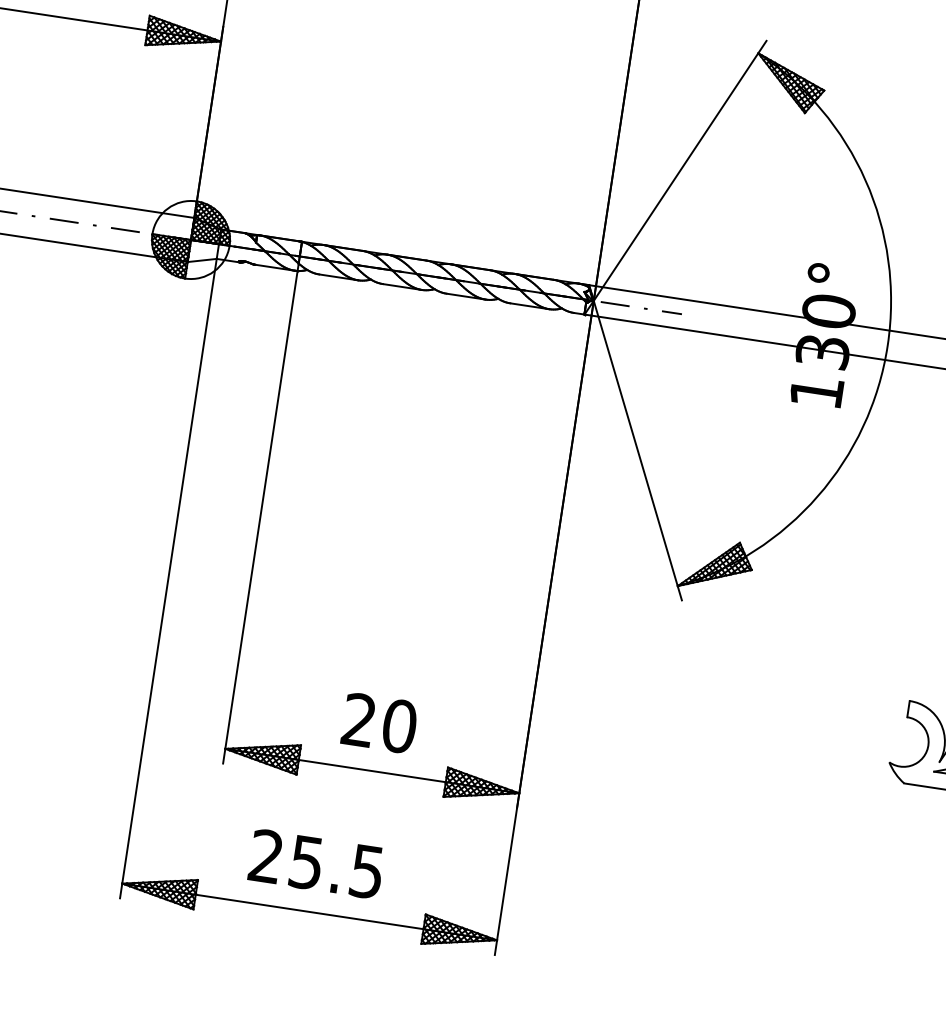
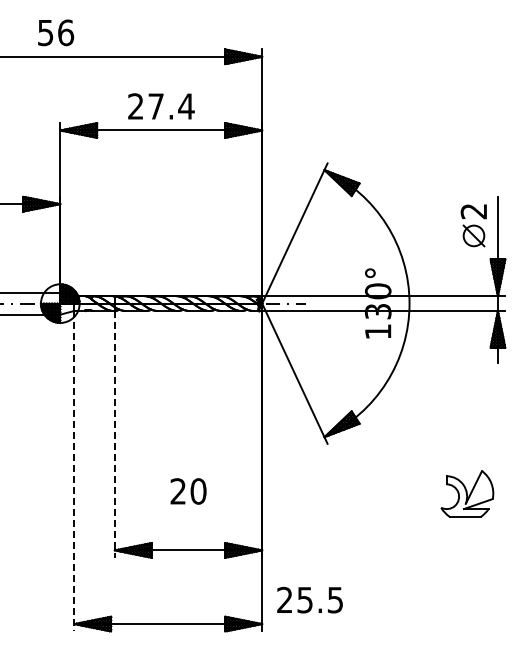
line: (259, 517) -> (114, 434), solid -> dashed
line: (168, 579) -> (74, 471), solid -> dashed
text: (379, 723) -> (188, 491), moved
text: (315, 862) -> (309, 599), moved

